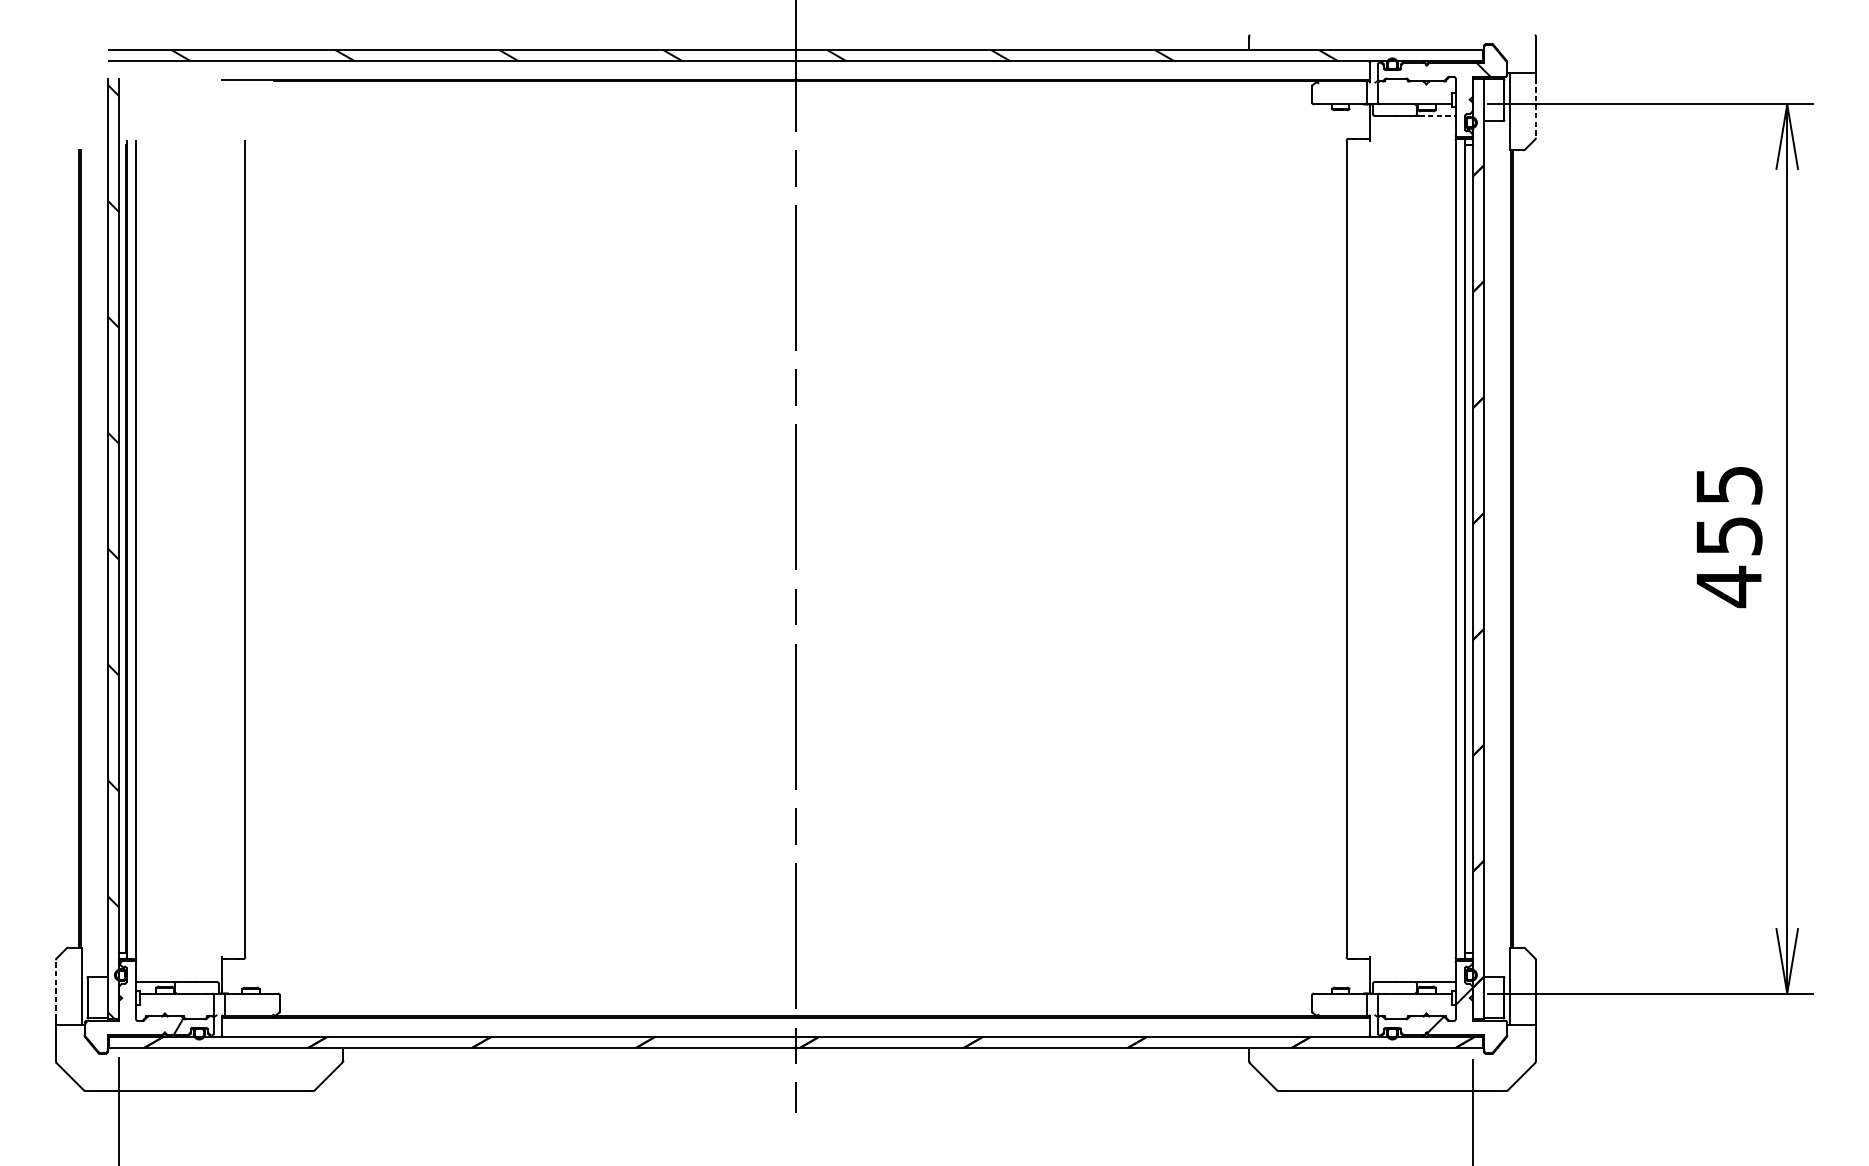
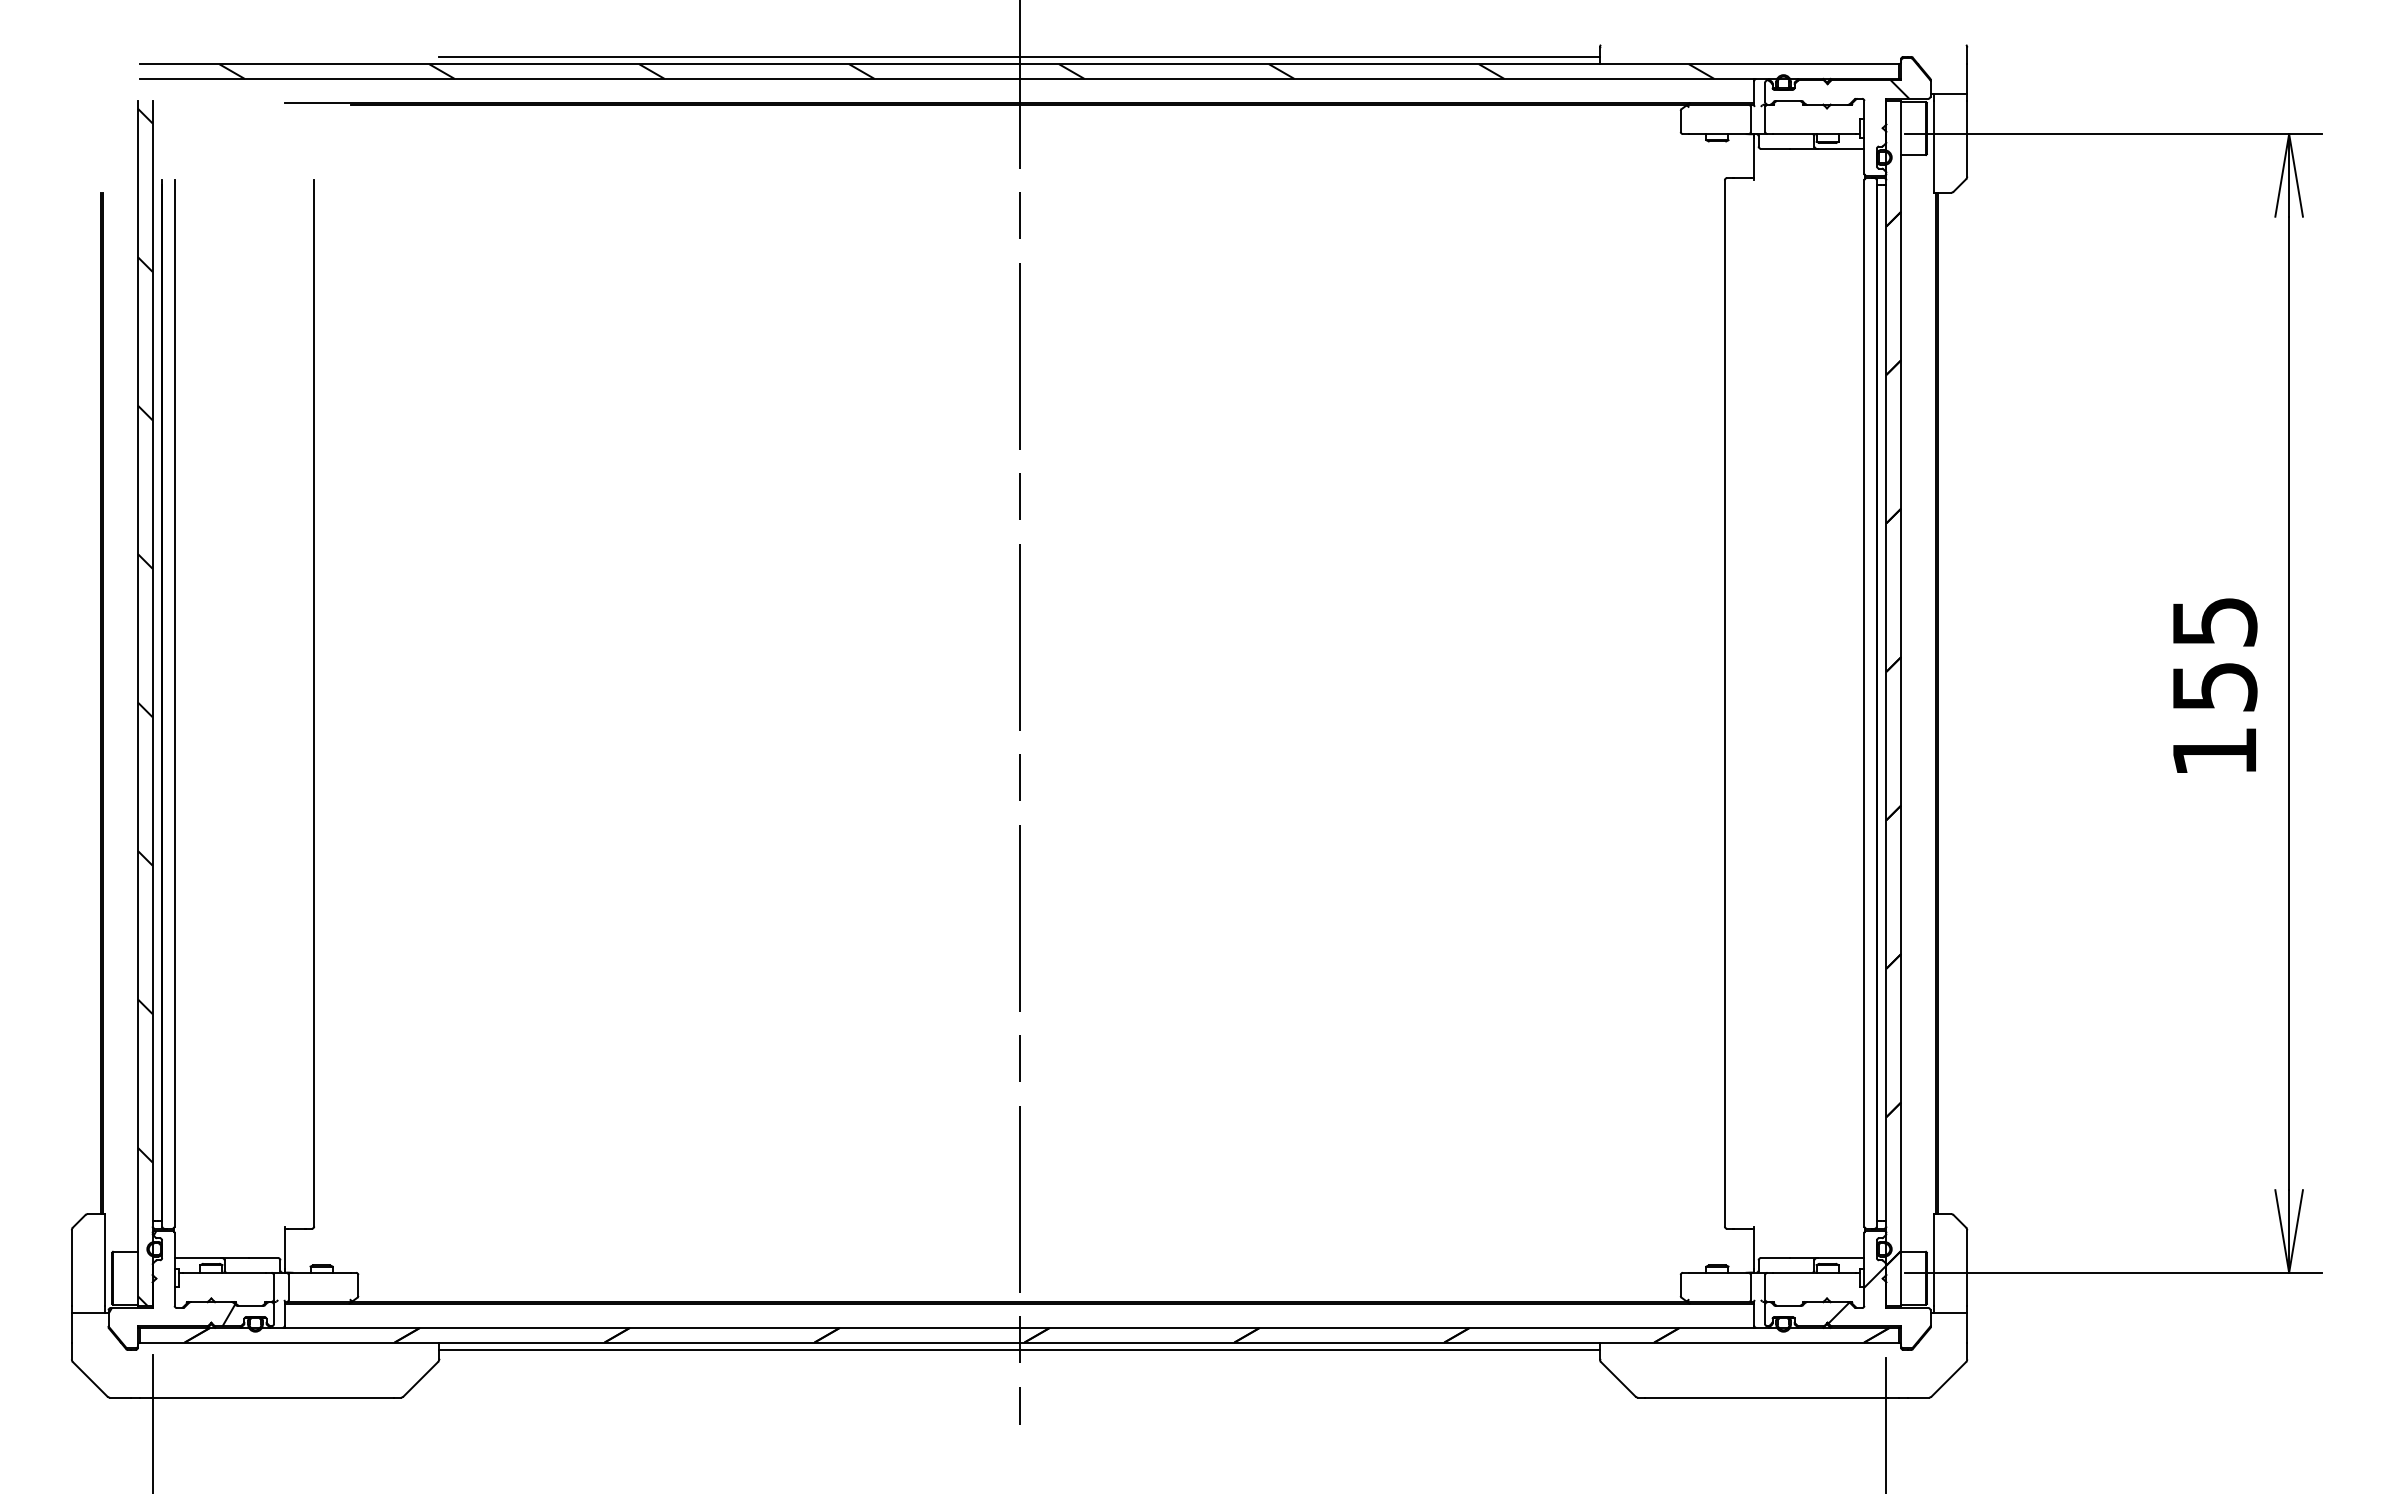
line: (795, 43) -> (1019, 56), added
line: (1536, 107) -> (1967, 138), dashed -> solid
line: (1437, 115) -> (1841, 148), dashed -> solid
text: (1728, 587) -> (2214, 752), 455 -> 155
line: (55, 990) -> (71, 1268), dashed -> solid
line: (795, 1053) -> (1019, 1349), added

